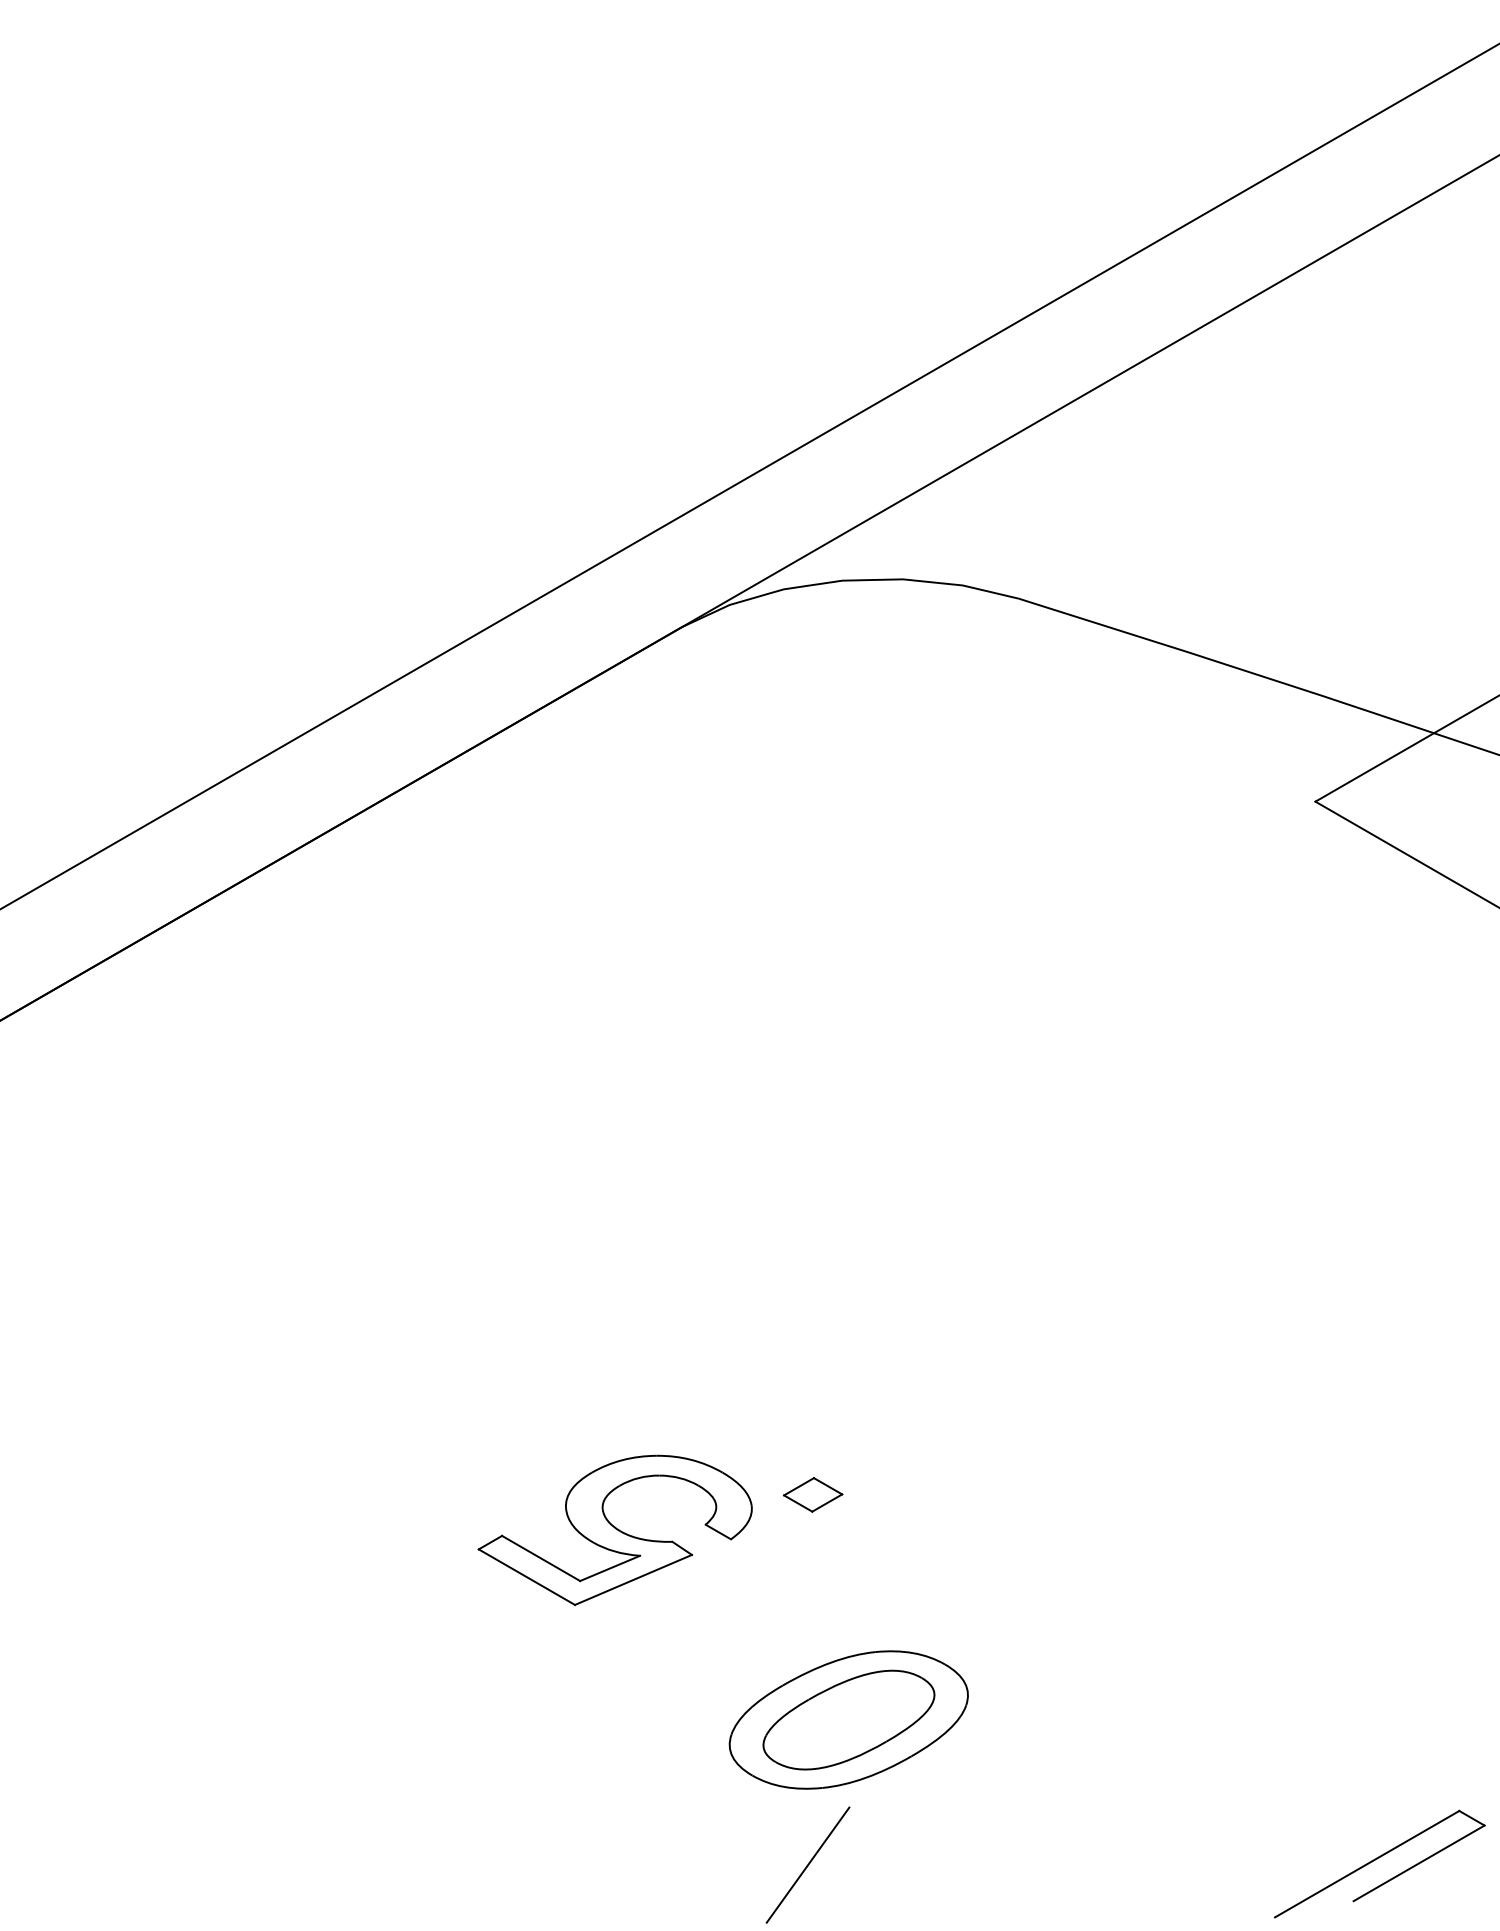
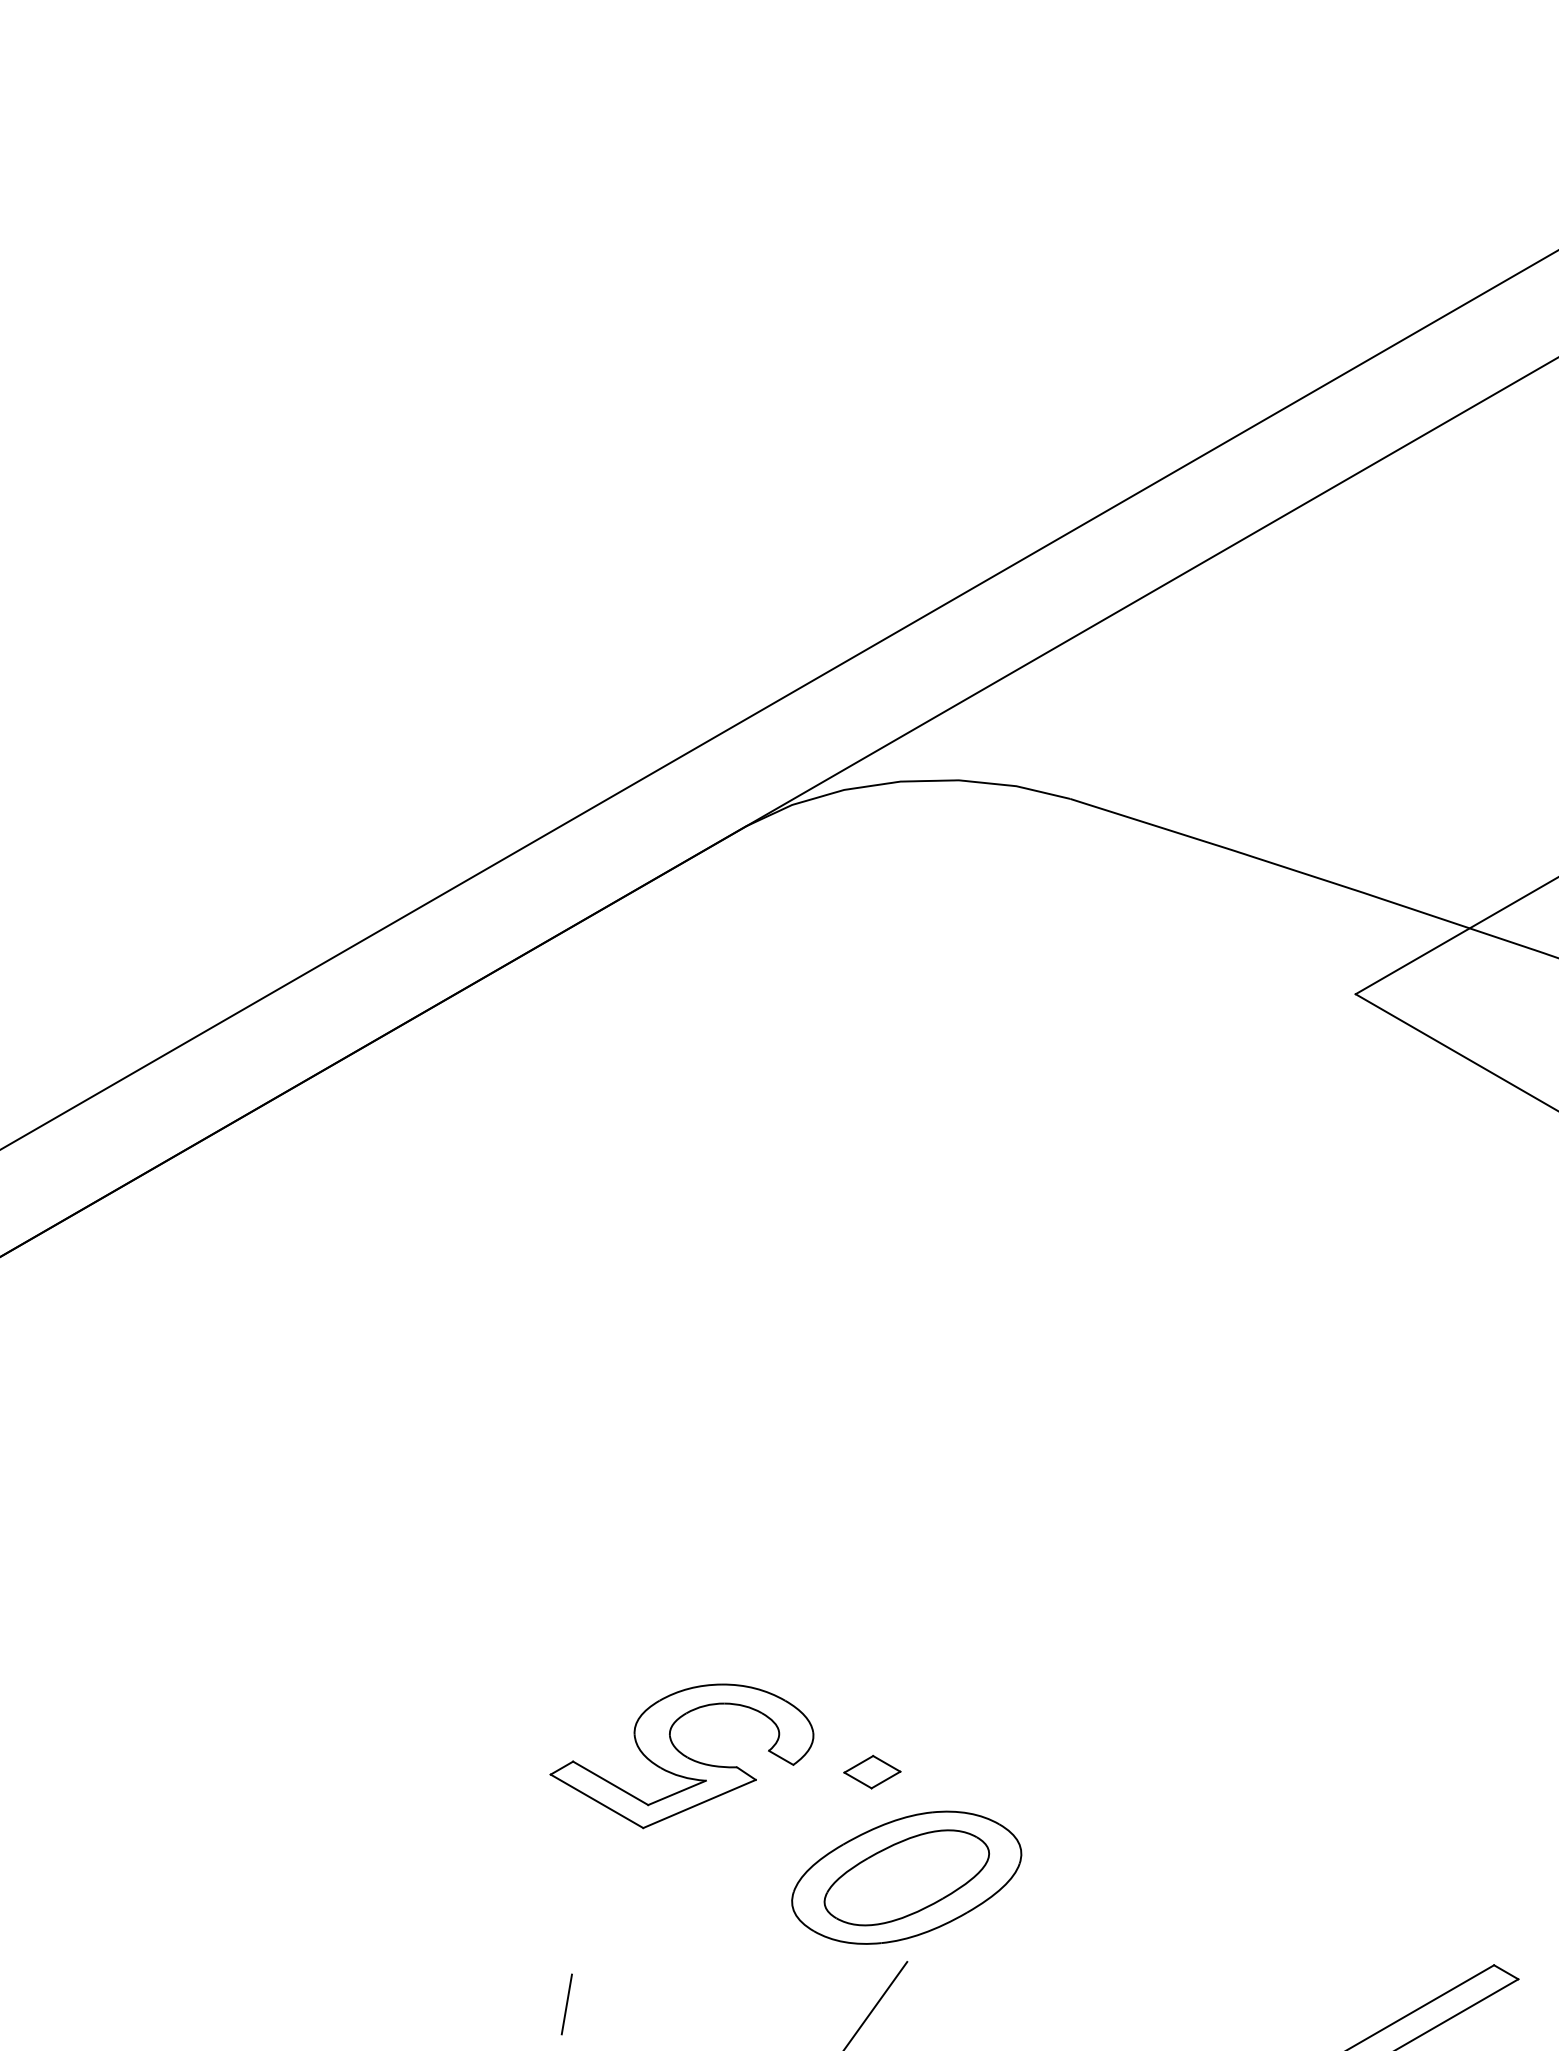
part: (813, 1494) -> (872, 1771), moved
part: (614, 1530) -> (681, 1756), moved
line: (495, 1851) -> (566, 2004), added

